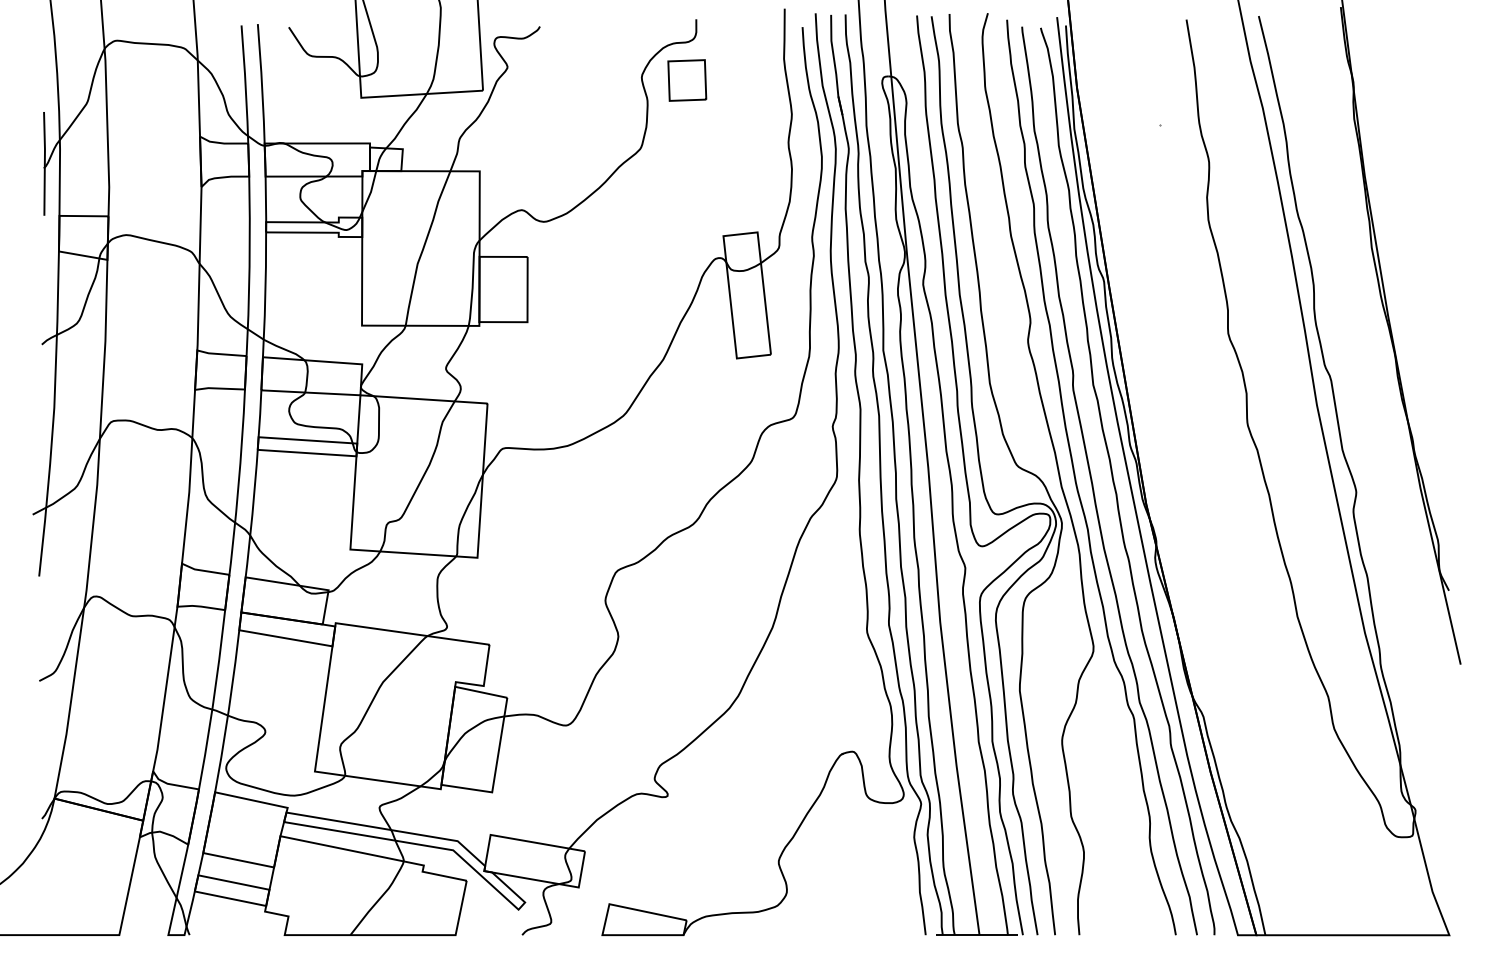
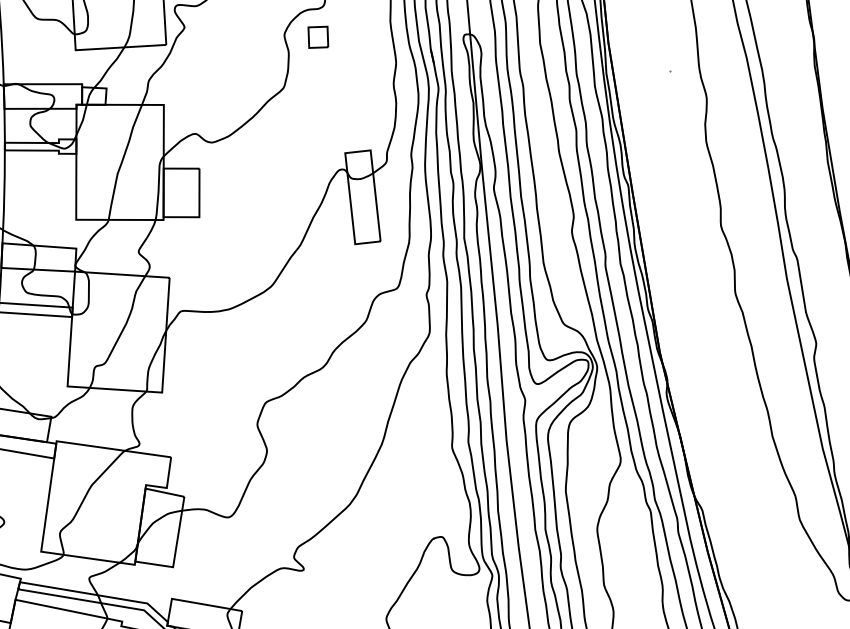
part: (687, 80) -> (318, 37), size x0.7

